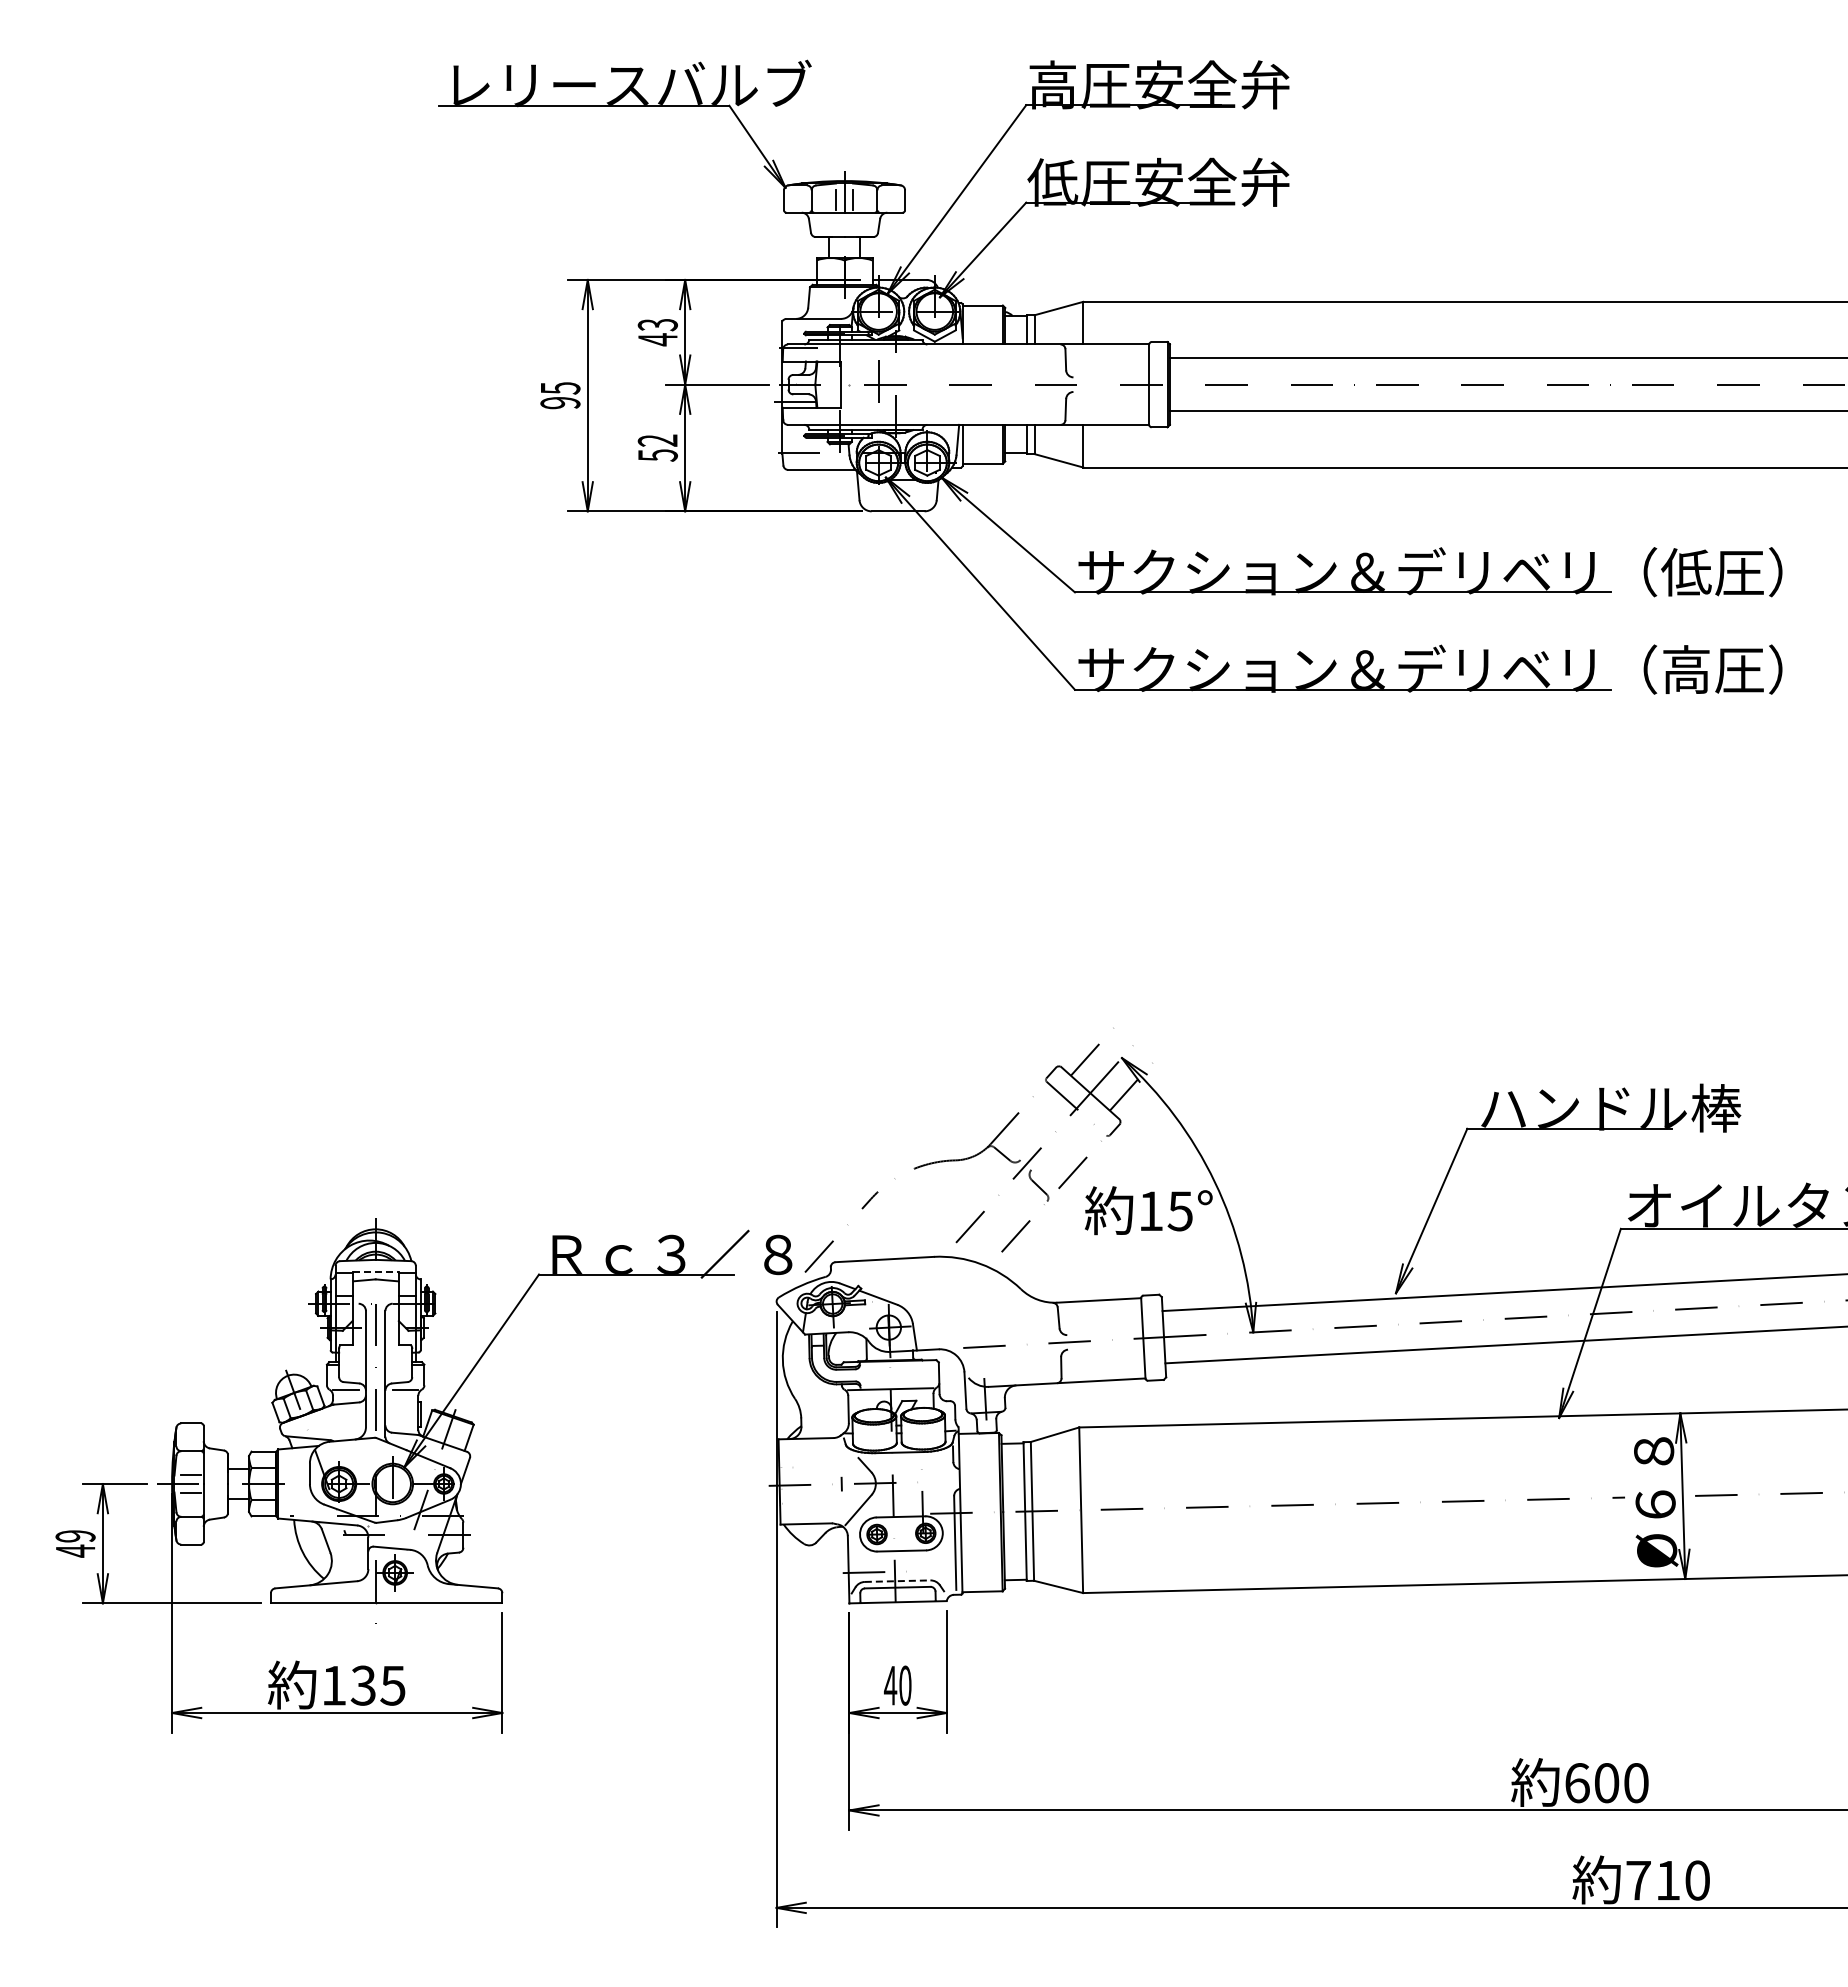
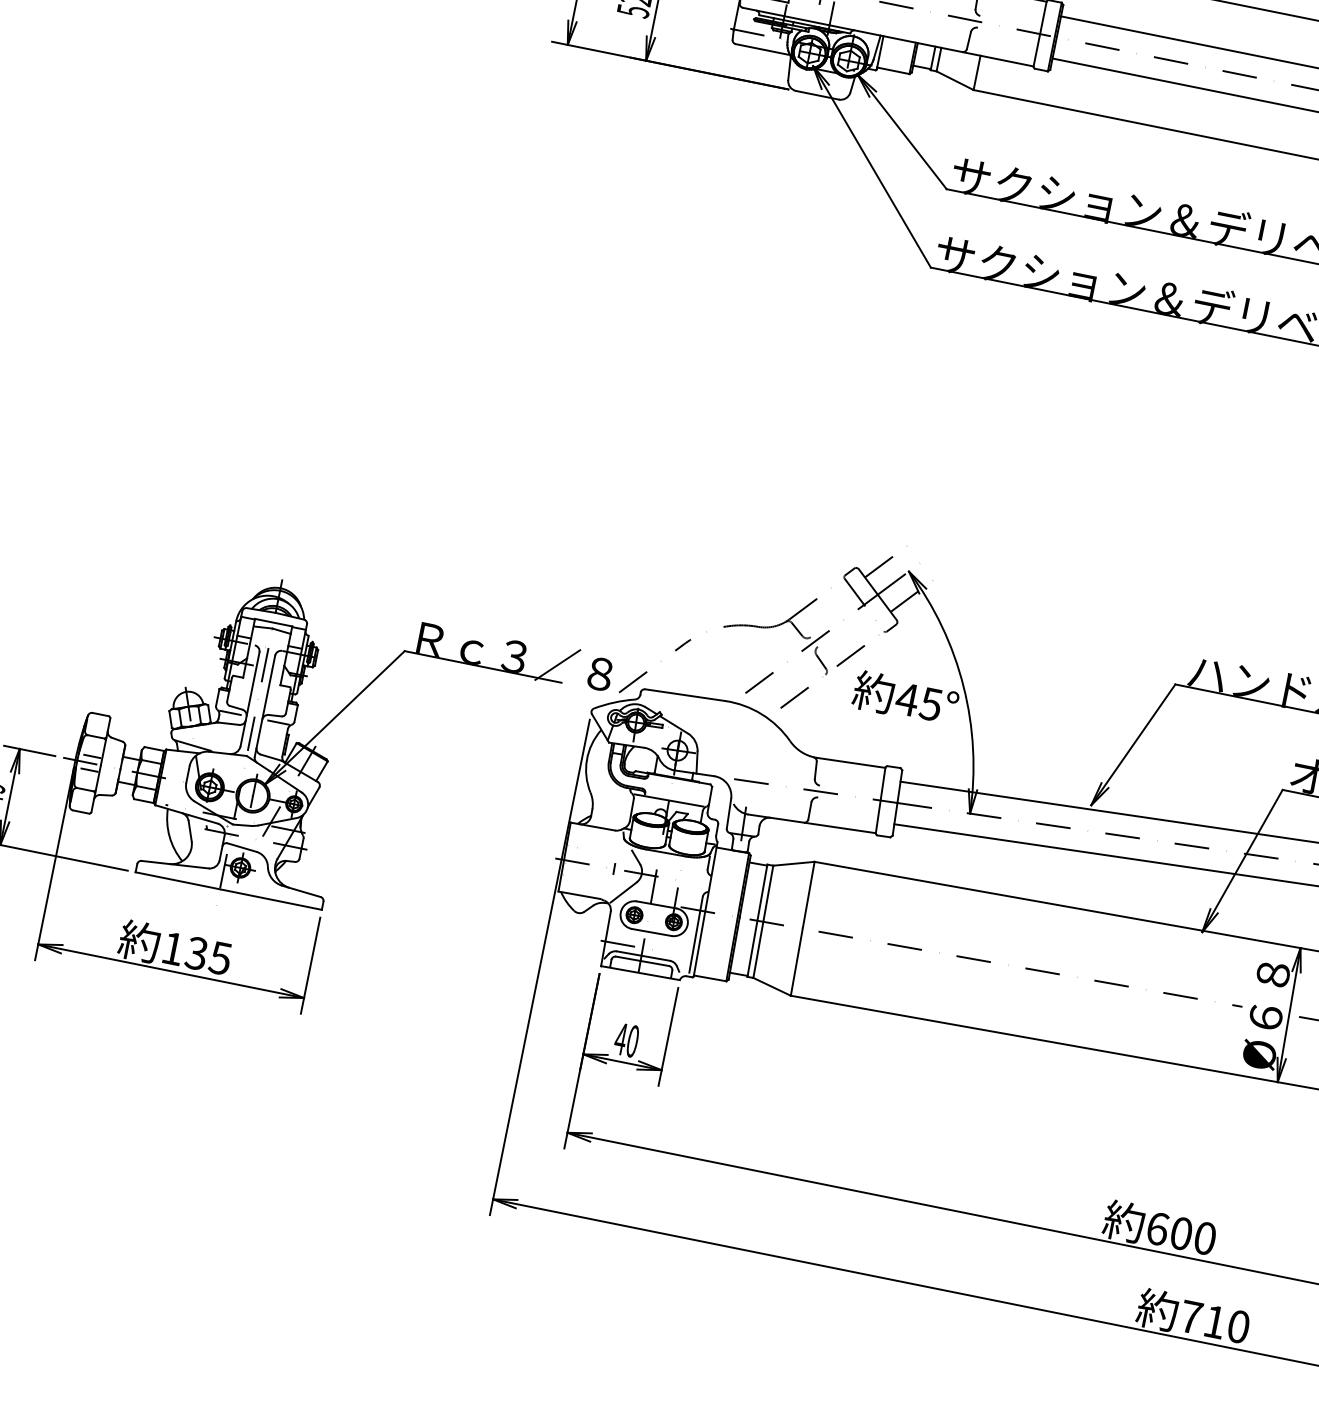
text: (1150, 1210) -> (907, 698), 15° -> 45°
line: (376, 1272) -> (274, 623), dashed -> solid
line: (897, 1581) -> (643, 956), dashed -> solid

